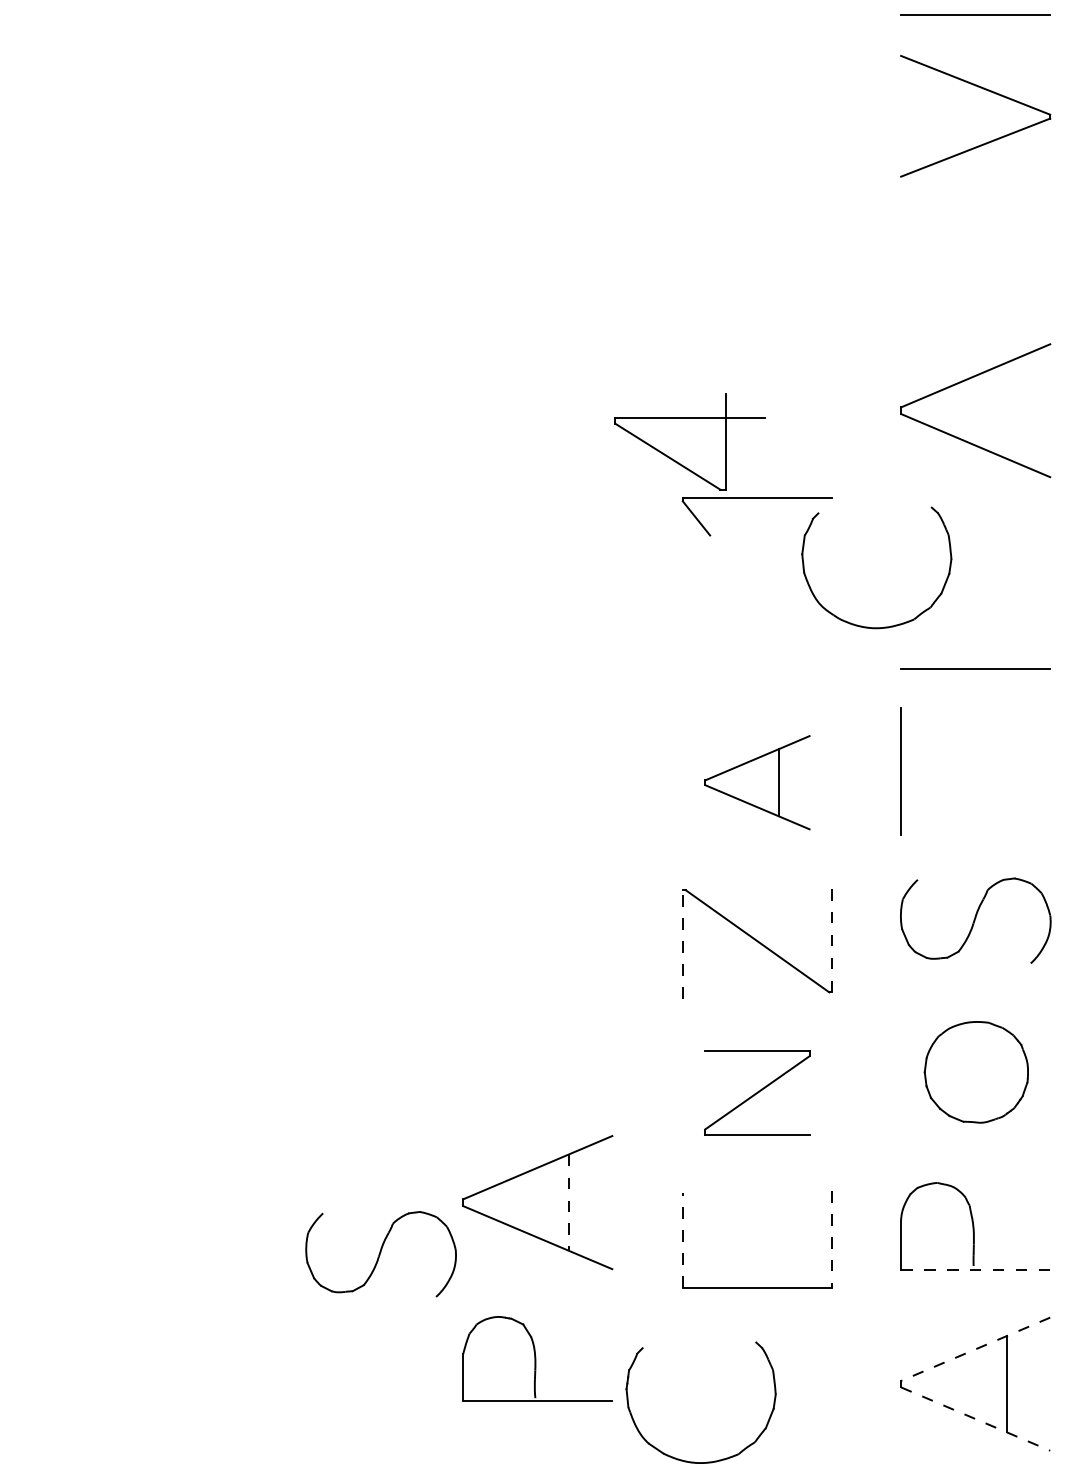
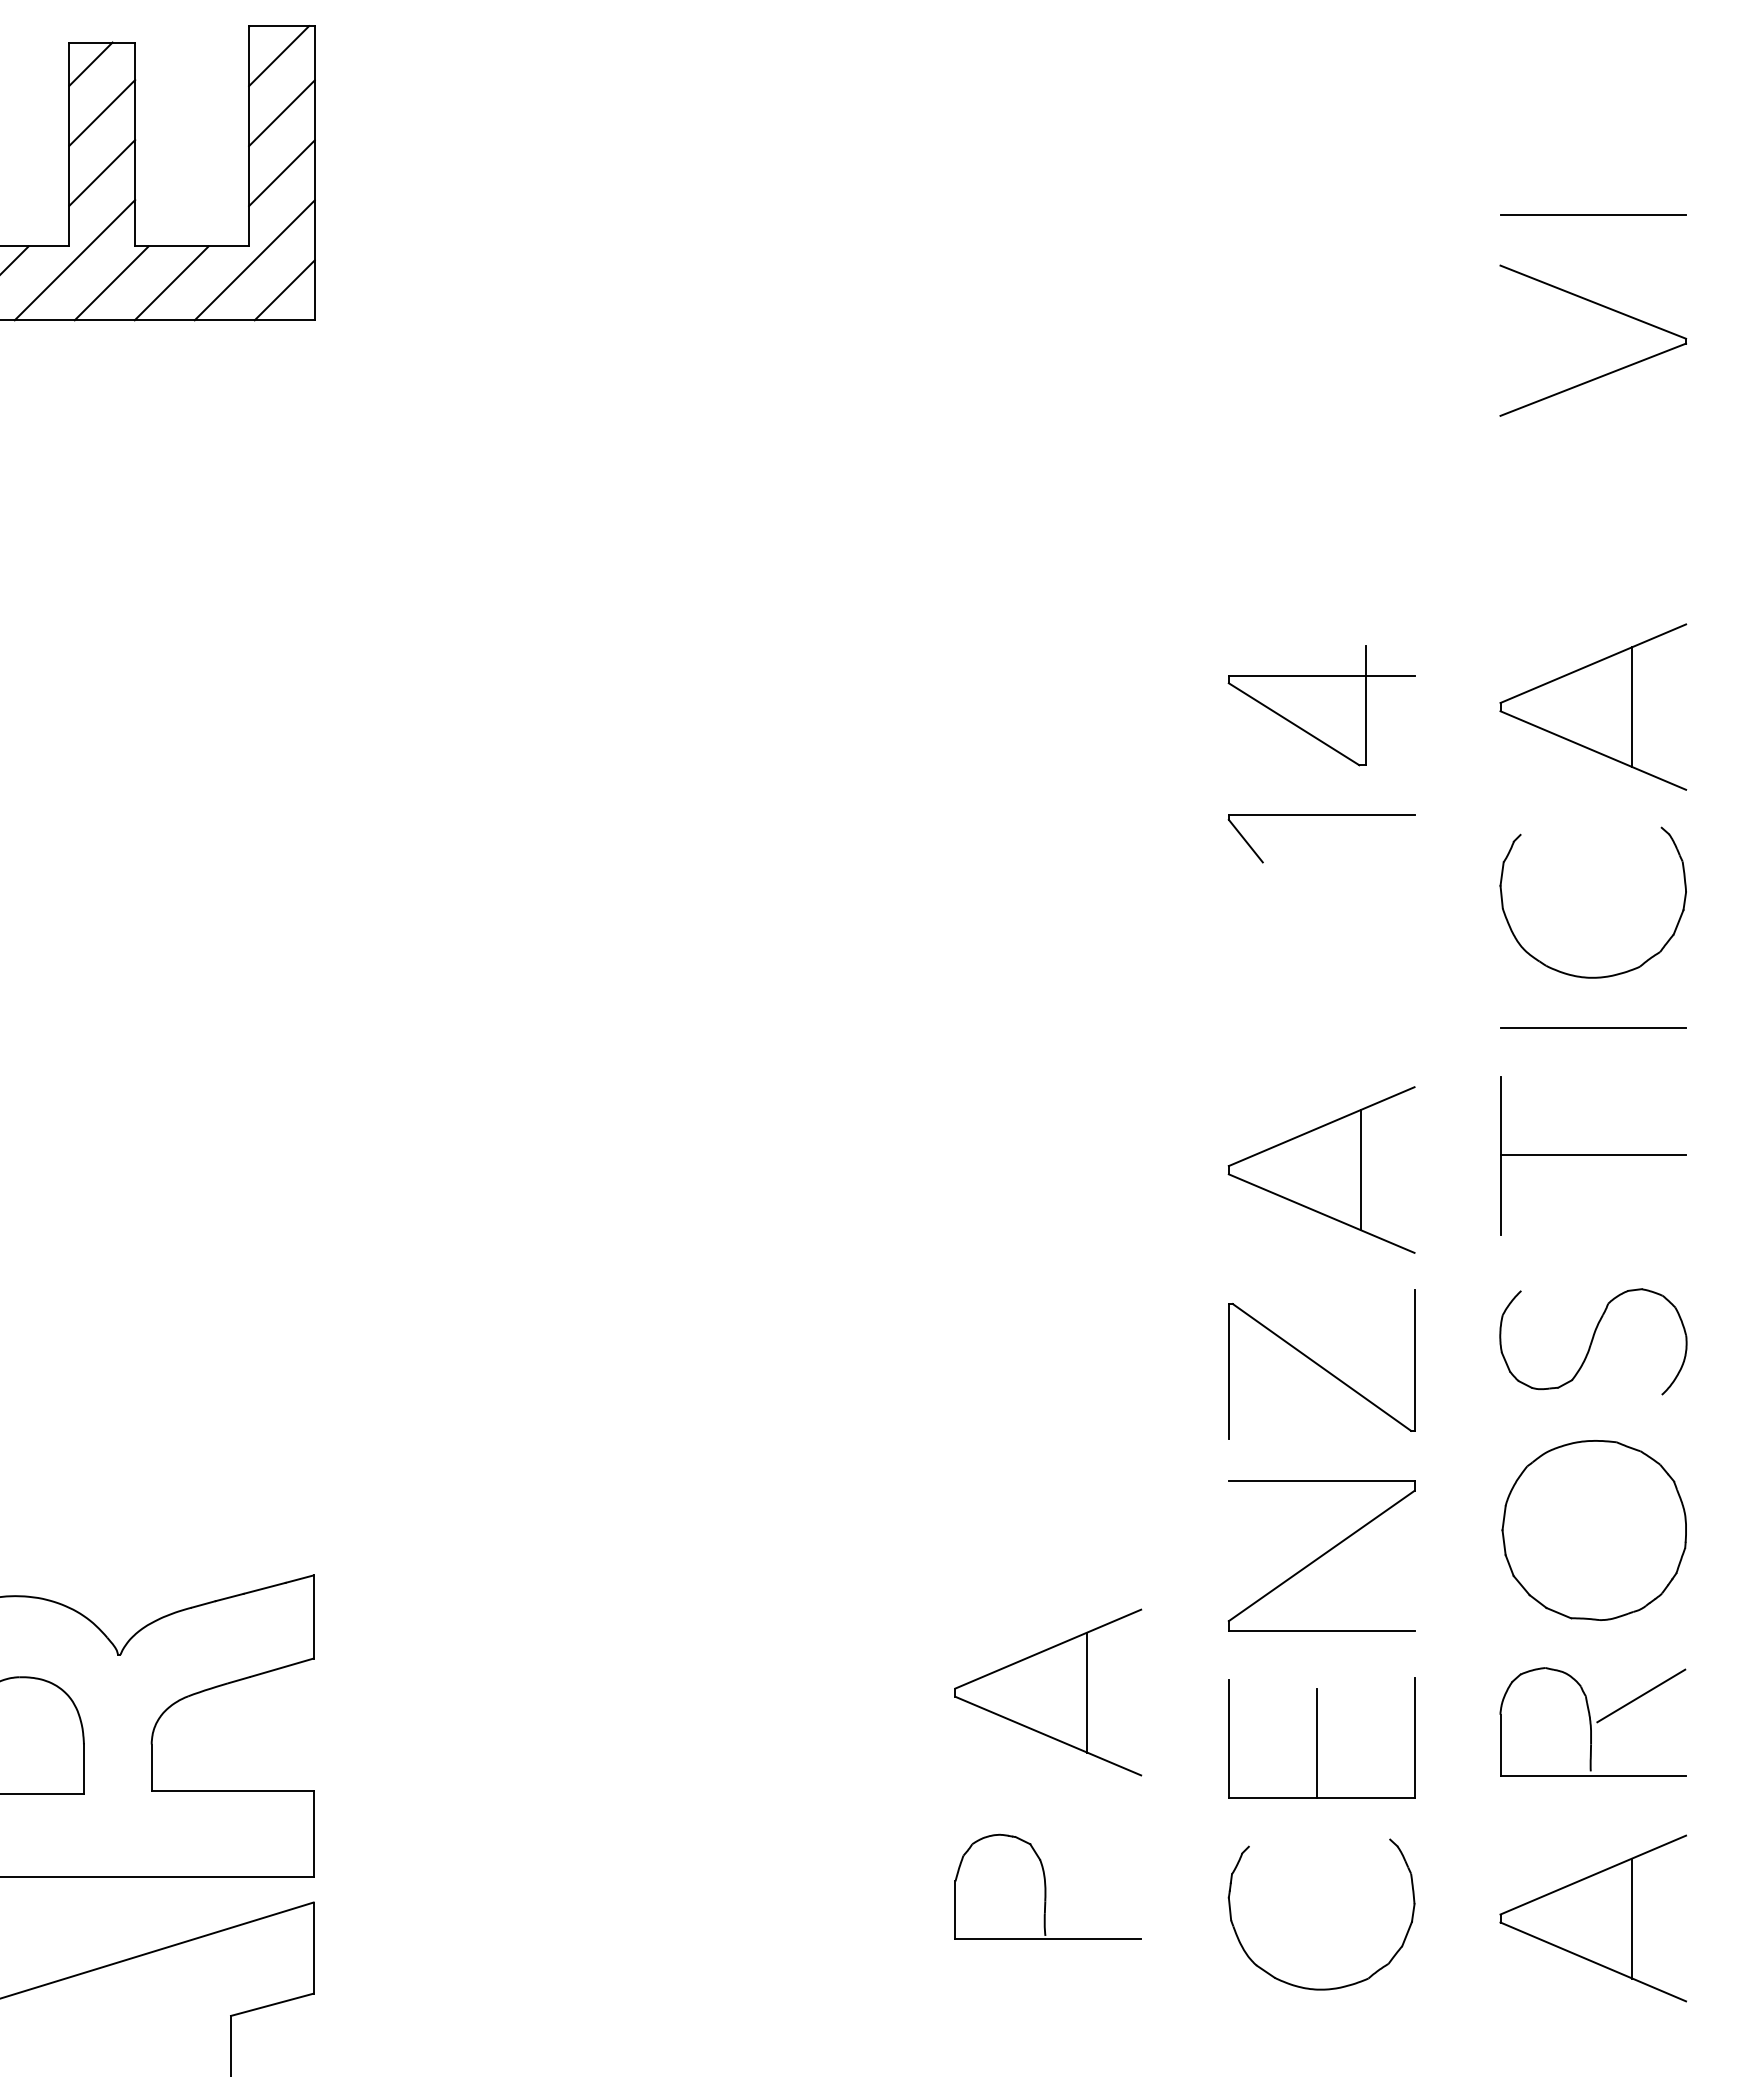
line: (1007, 410) -> (1632, 706), added
part: (689, 441) -> (1321, 705), moved
part: (876, 627) -> (1592, 976), moved
line: (975, 771) -> (1593, 1155), added
part: (757, 782) -> (1321, 1169), size x1.43
line: (831, 935) -> (1414, 1360), dashed -> solid
line: (682, 943) -> (1228, 1370), dashed -> solid
part: (975, 1072) -> (1593, 1530), size x1.43
part: (757, 1092) -> (1321, 1555), size x1.43
line: (569, 1202) -> (1087, 1692), dashed -> solid
line: (1014, 1204) -> (1641, 1695), added
line: (682, 1239) -> (1228, 1738), dashed -> solid
line: (831, 1239) -> (1414, 1738), dashed -> solid
line: (754, 1243) -> (1317, 1743), added
part: (381, 1253) -> (853, 1756), removed
line: (975, 1270) -> (1593, 1776), dashed -> solid
line: (975, 1349) -> (1593, 1875), dashed -> solid
line: (975, 1418) -> (1593, 1961), dashed -> solid
part: (710, 1461) -> (1333, 1987), moved

